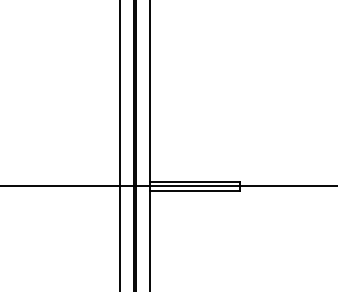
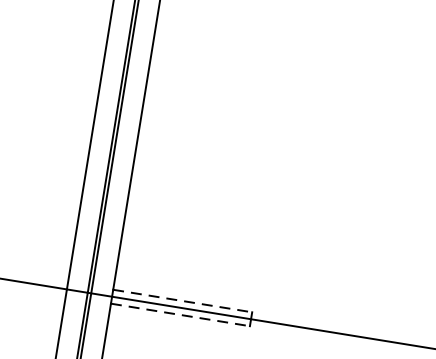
line: (195, 181) -> (183, 301), solid -> dashed
line: (195, 190) -> (181, 315), solid -> dashed

